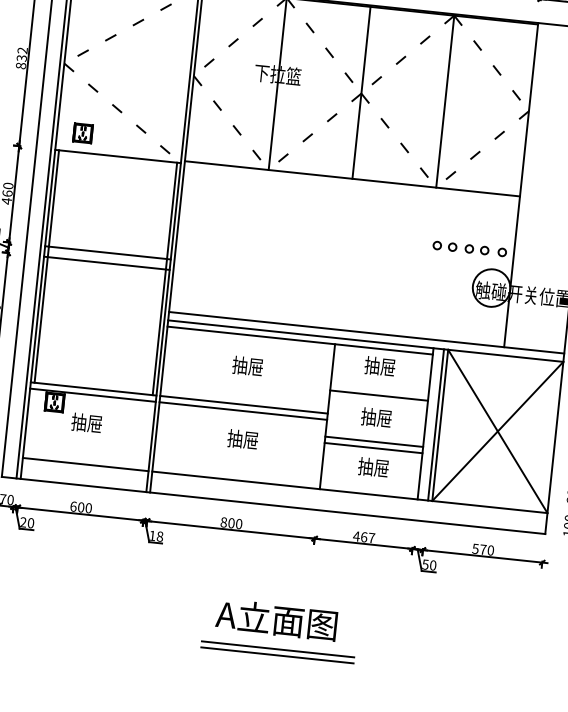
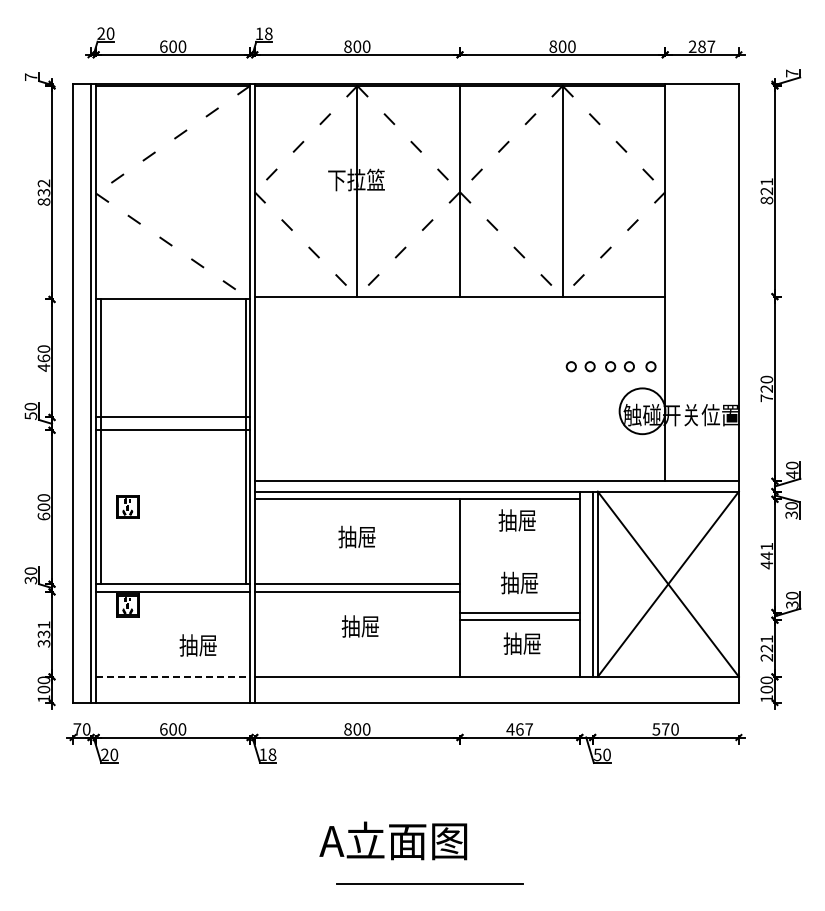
part: (82, 133) -> (127, 506), moved
line: (378, 395) -> (519, 555), removed
text: (86, 423) -> (197, 645), moved
line: (86, 464) -> (173, 676), solid -> dashed
text: (276, 619) -> (393, 840), moved
line: (277, 649) -> (429, 876), removed

